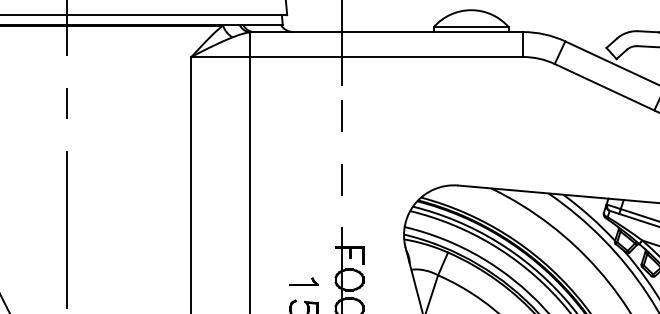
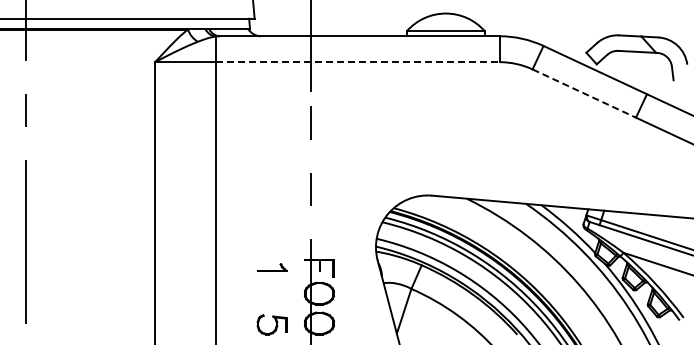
line: (387, 57) -> (358, 62), solid -> dashed
line: (604, 87) -> (584, 93), solid -> dashed
part: (304, 281) -> (272, 267), moved

